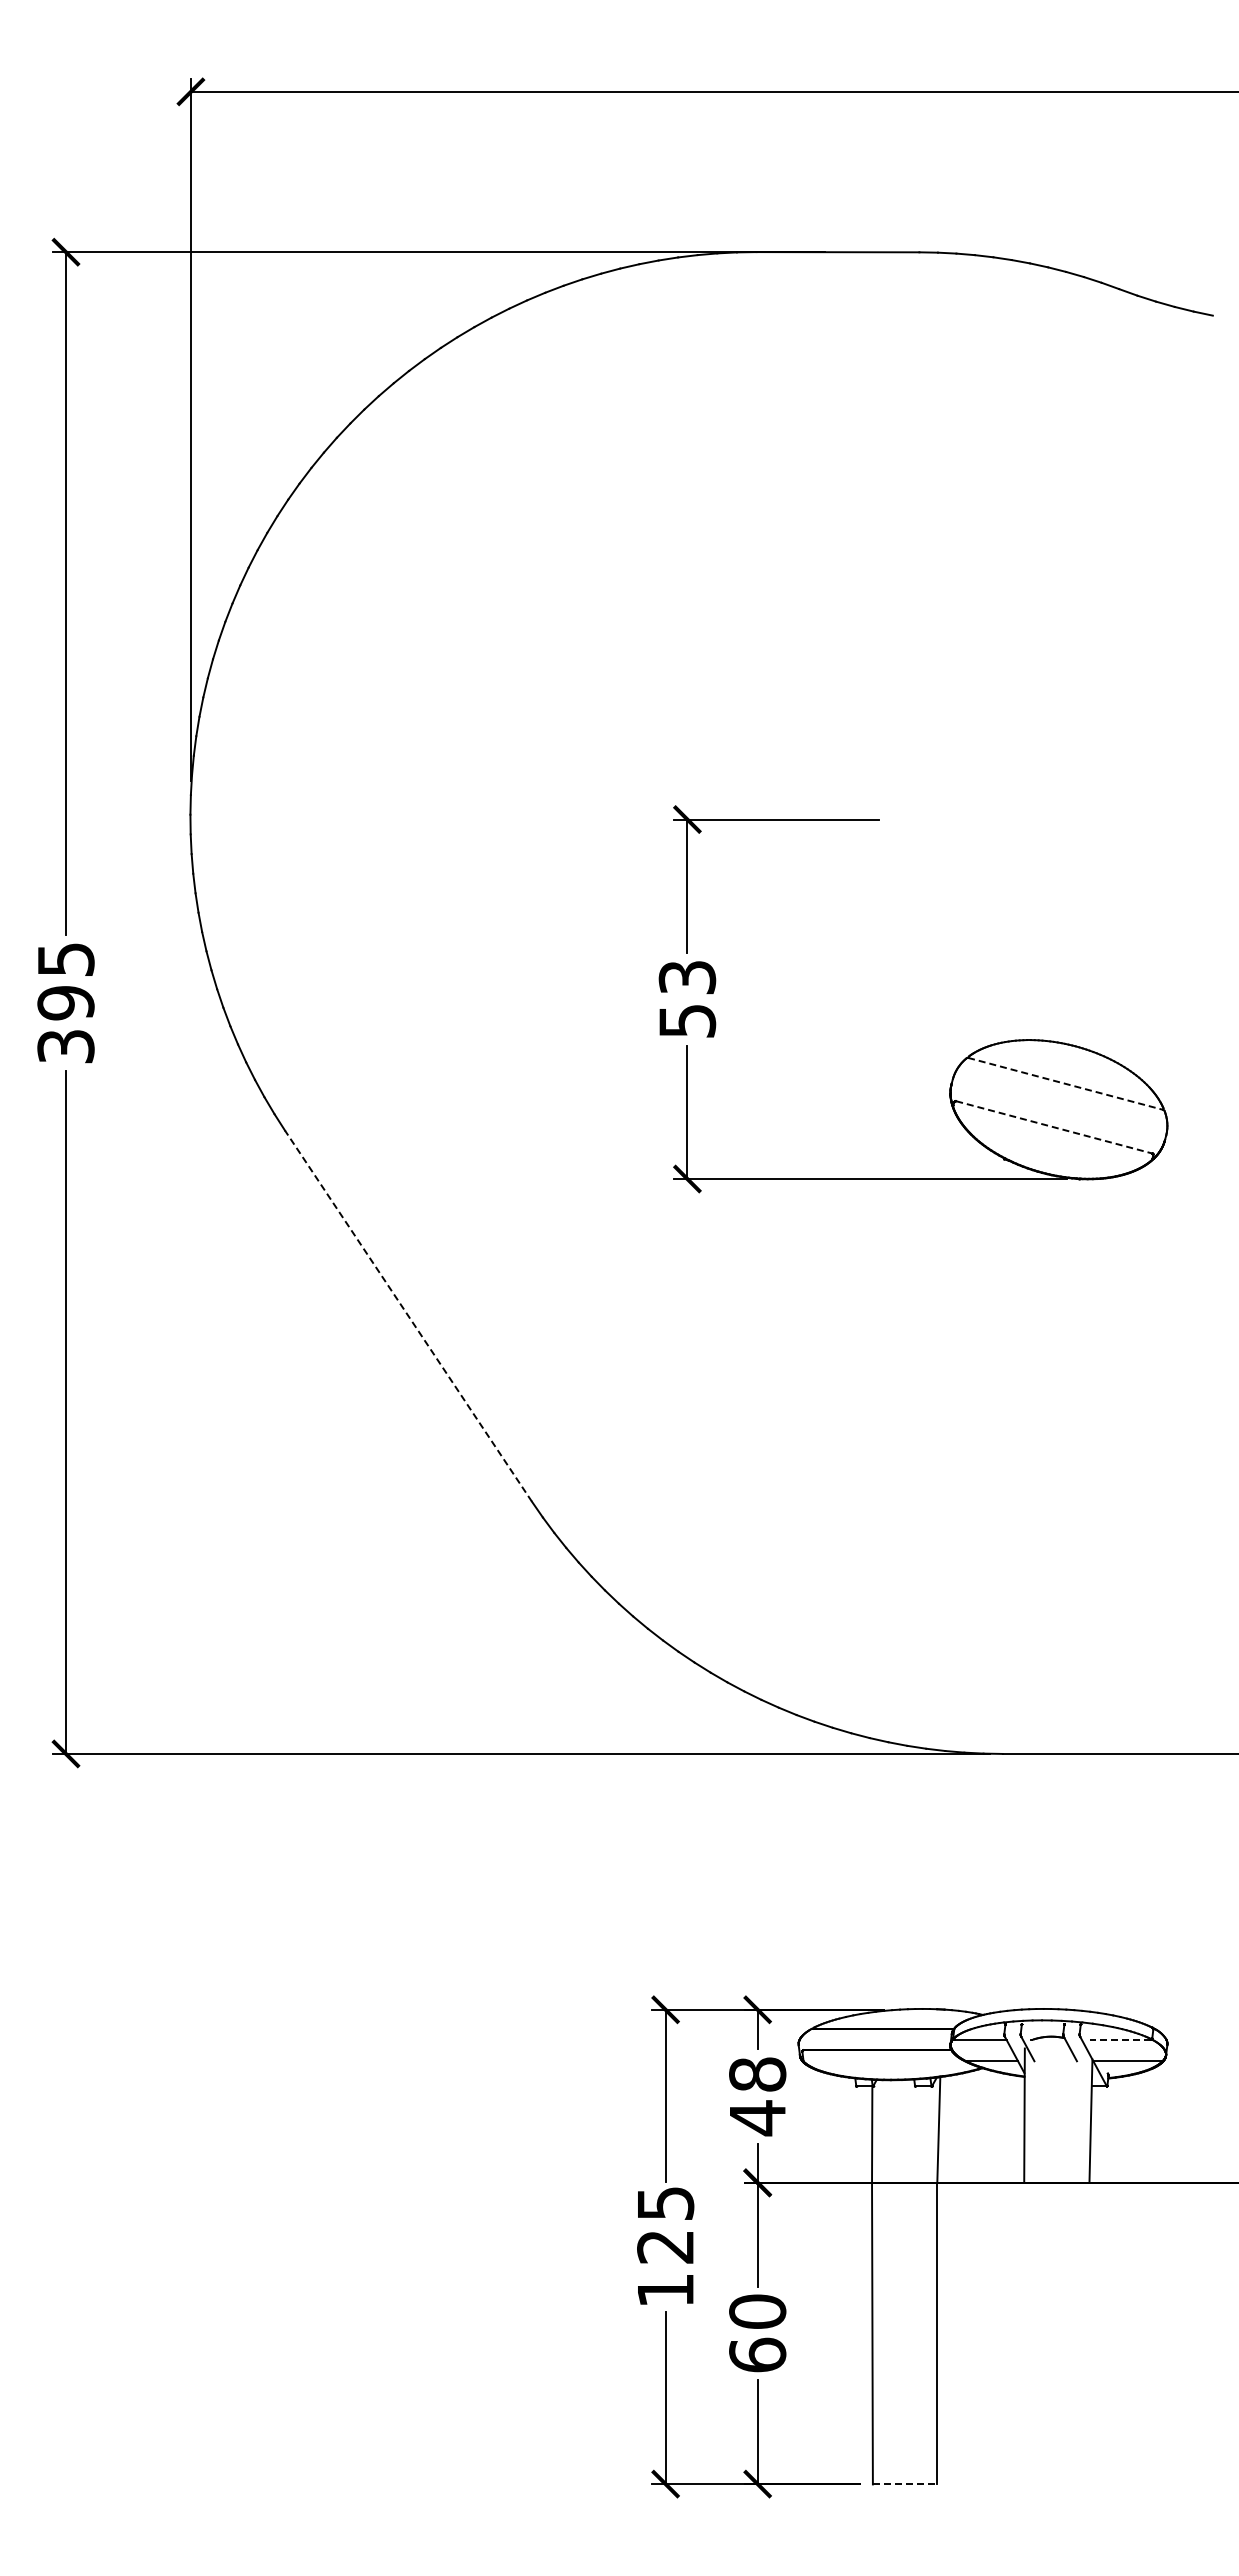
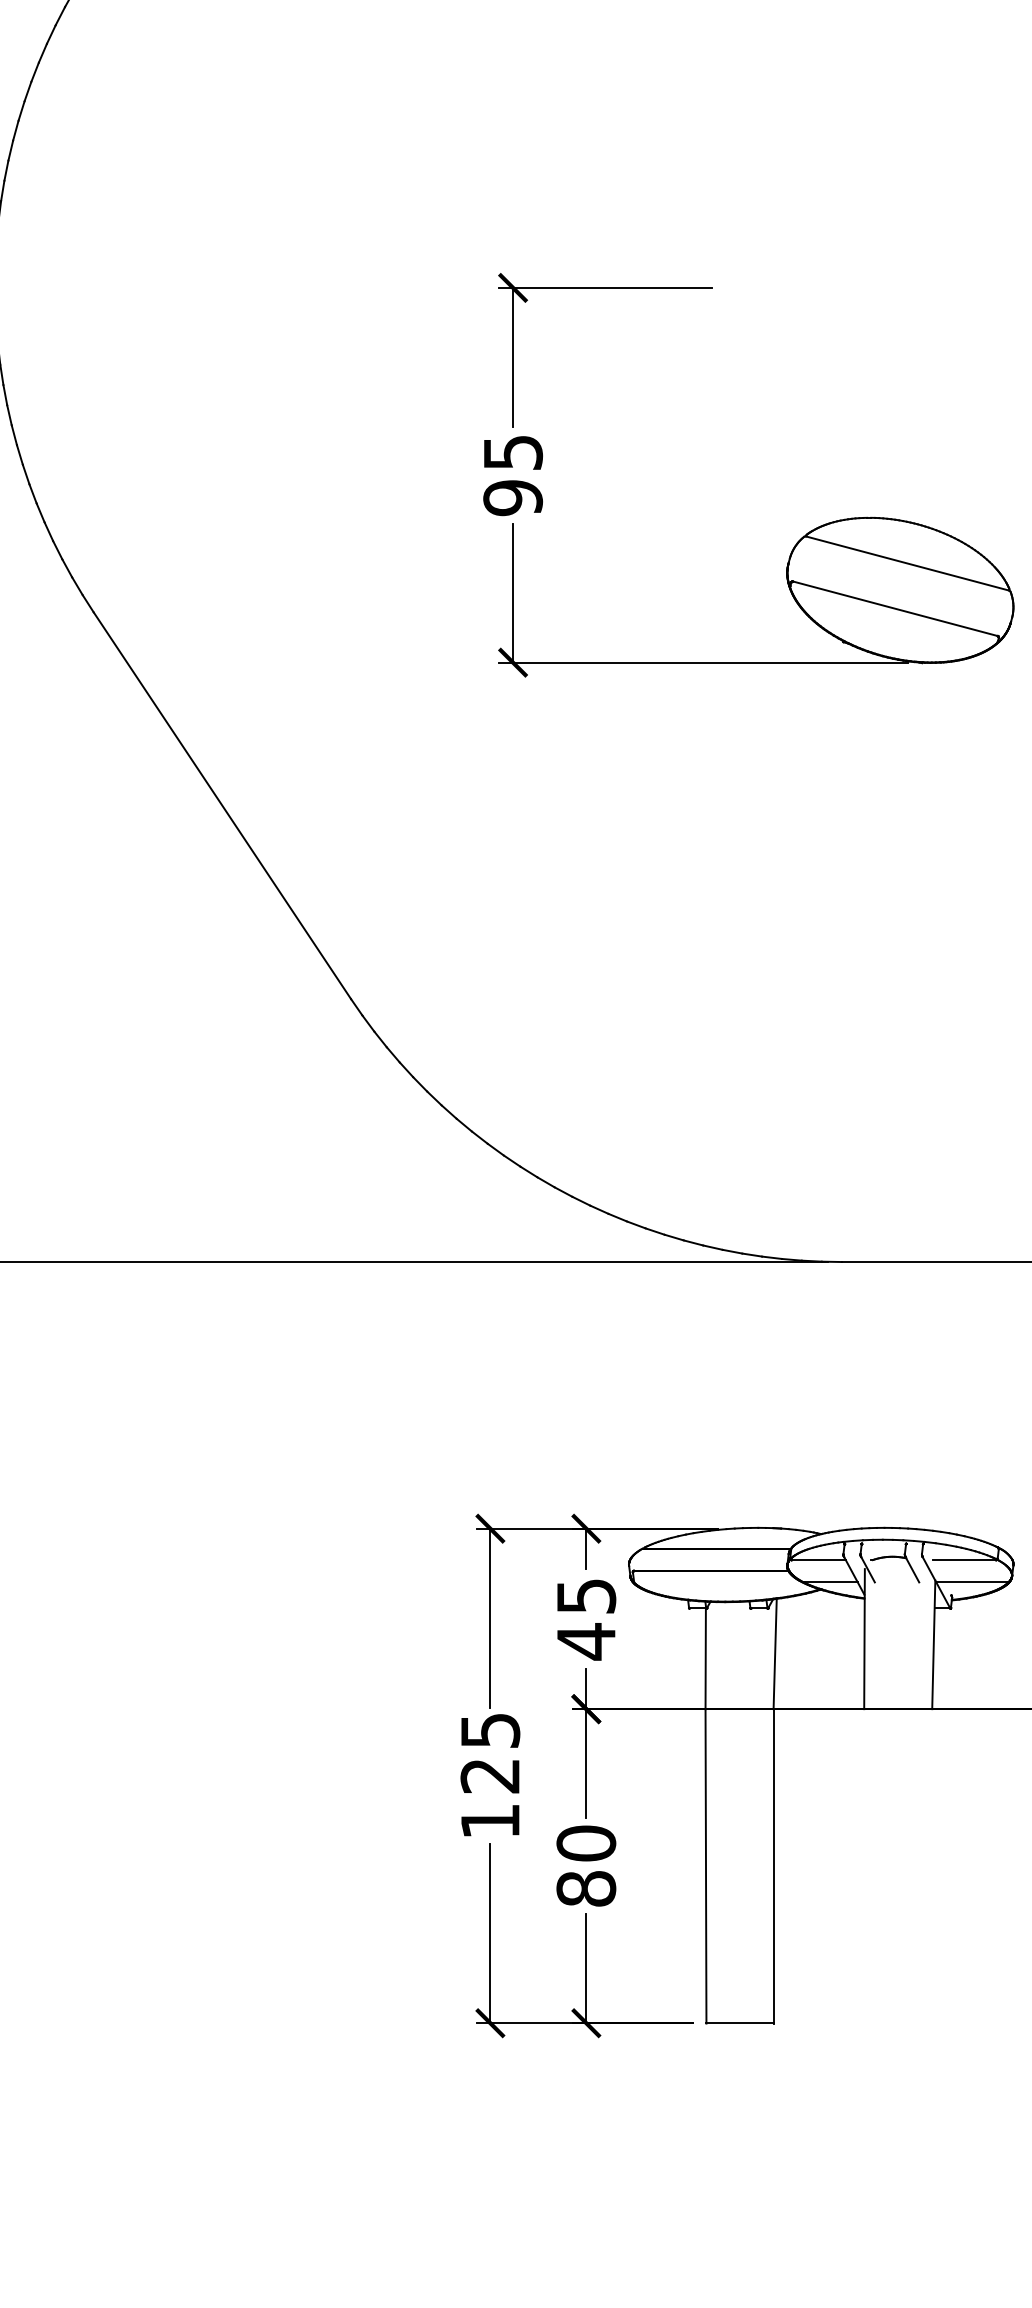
text: (686, 999) -> (512, 475), 53 -> 95
line: (1066, 1084) -> (908, 564), dashed -> solid
line: (1054, 1127) -> (895, 608), dashed -> solid
line: (408, 1316) -> (222, 805), dashed -> solid
line: (1120, 2039) -> (964, 1559), dashed -> solid
text: (757, 2074) -> (586, 1596), 48 -> 45
text: (757, 2354) -> (586, 1888), 60 -> 80
line: (905, 2484) -> (740, 2023), dashed -> solid

